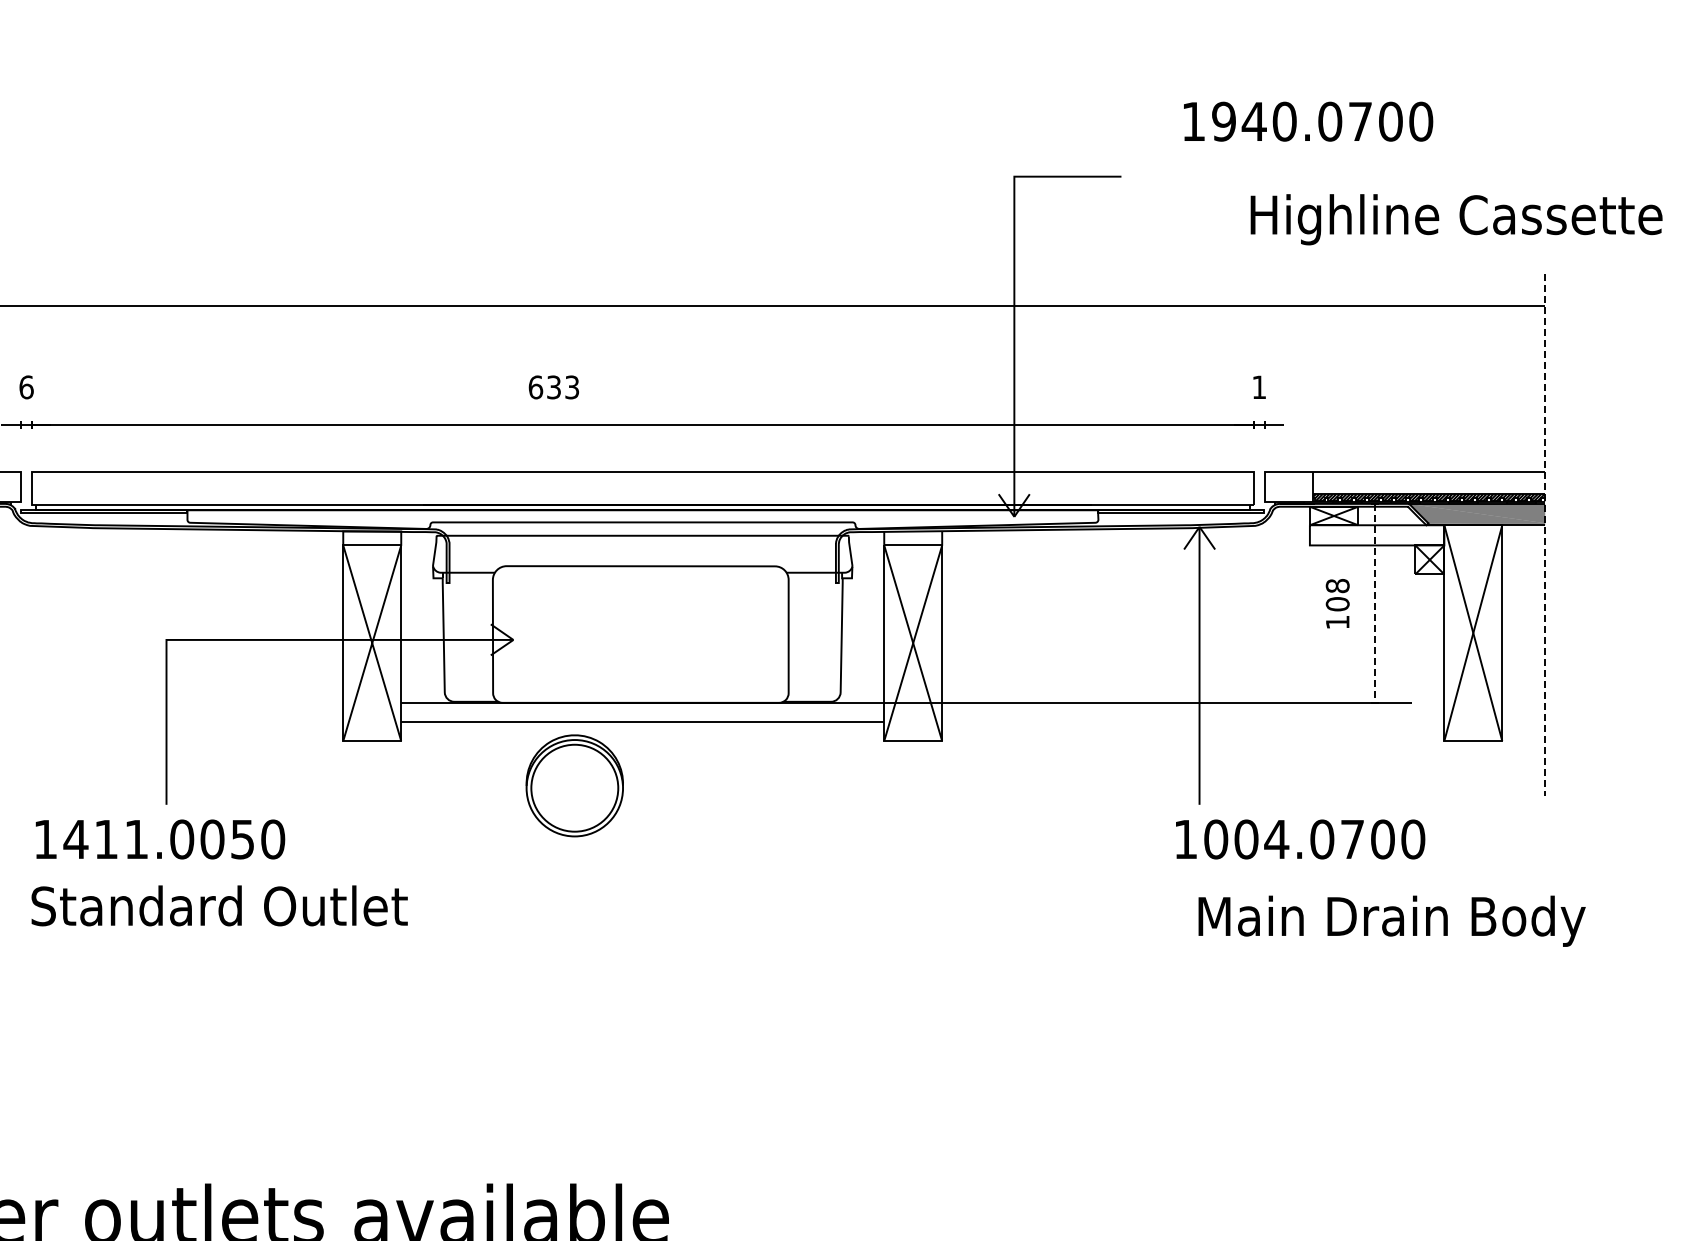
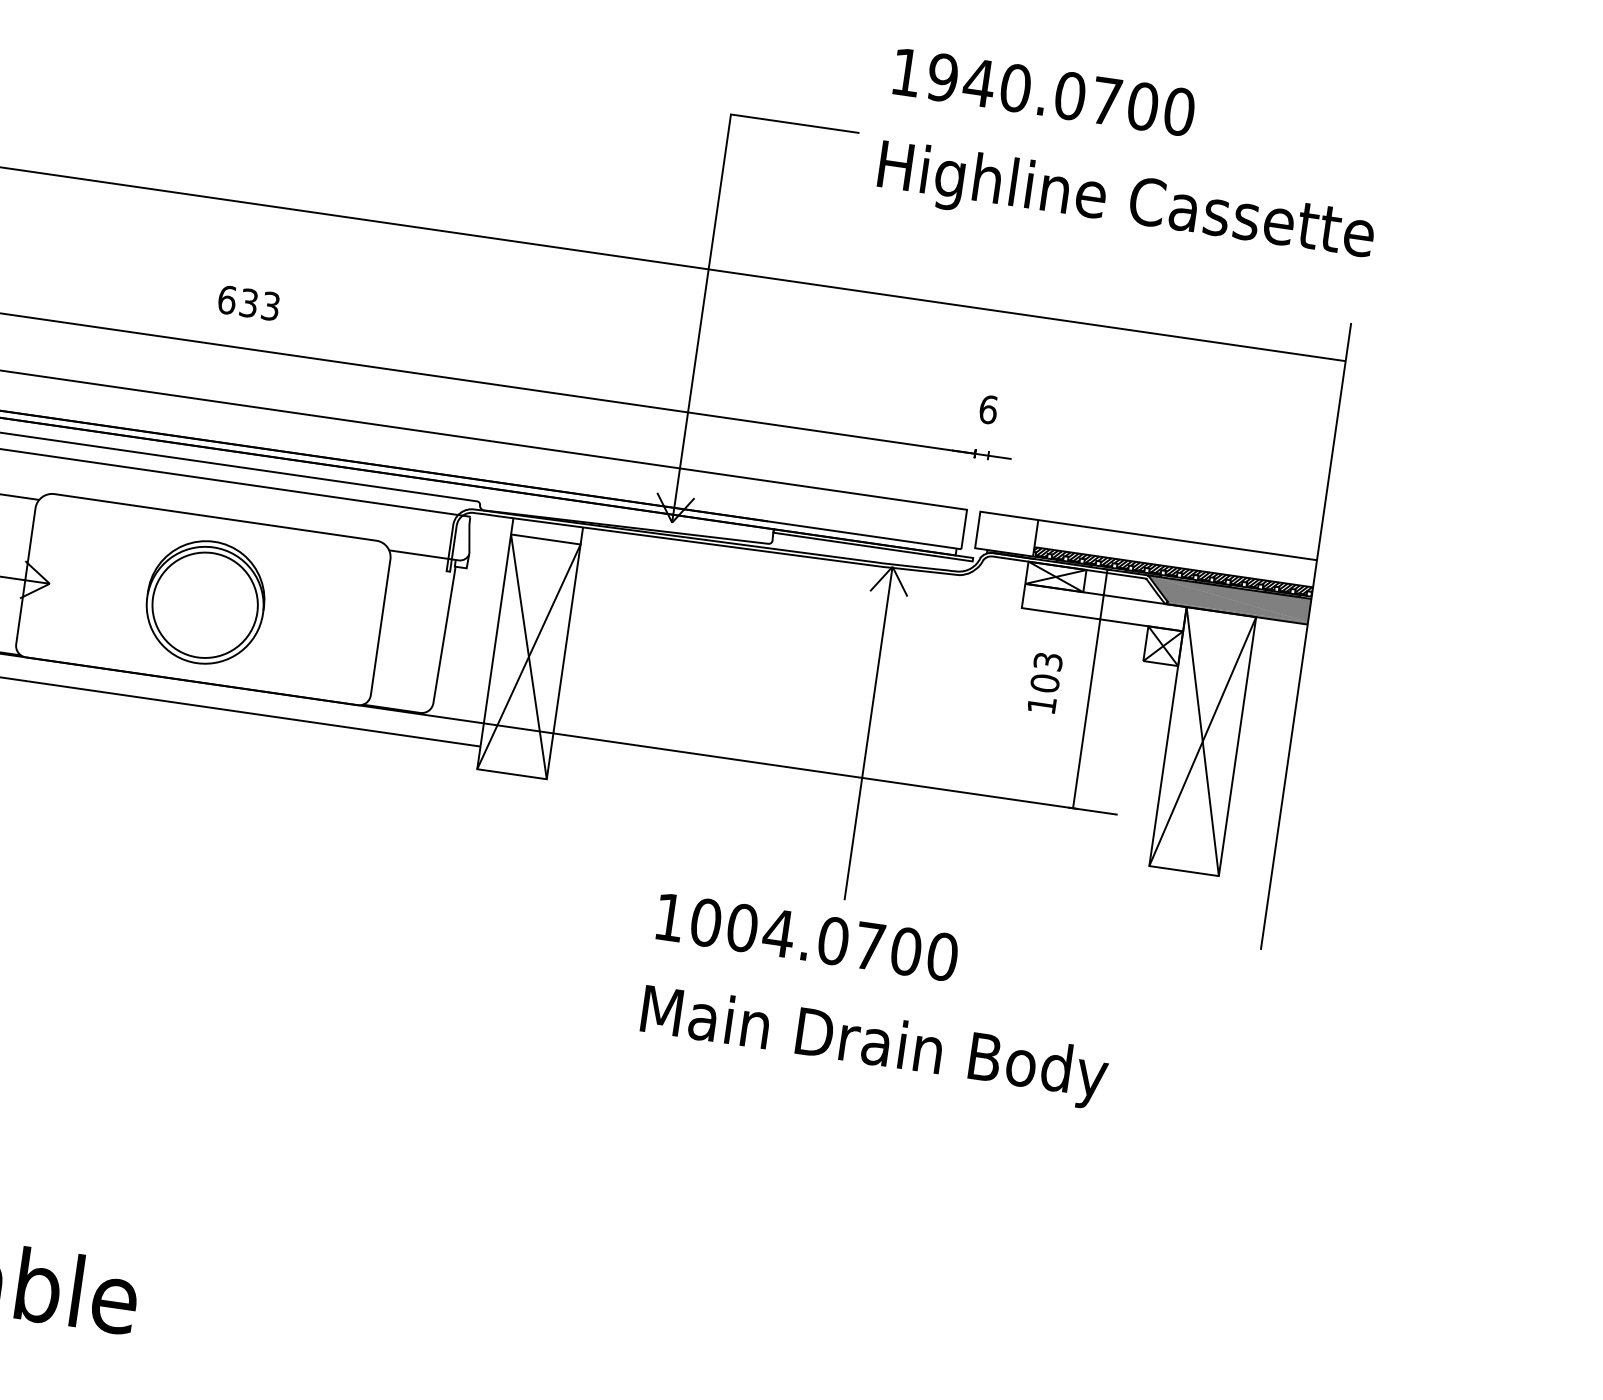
text: (1308, 121) -> (1044, 92), moved
text: (1456, 219) -> (1126, 204), moved
text: (553, 387) -> (248, 303), moved
text: (1259, 387) -> (988, 409), 1 -> 6
line: (1545, 535) -> (1306, 636), dashed -> solid
text: (1337, 586) -> (1047, 662), 108 -> 103
line: (1375, 603) -> (1090, 689), dashed -> solid
part: (574, 785) -> (205, 601), moved
text: (1300, 839) -> (807, 937), moved
text: (1391, 920) -> (873, 1046), moved

